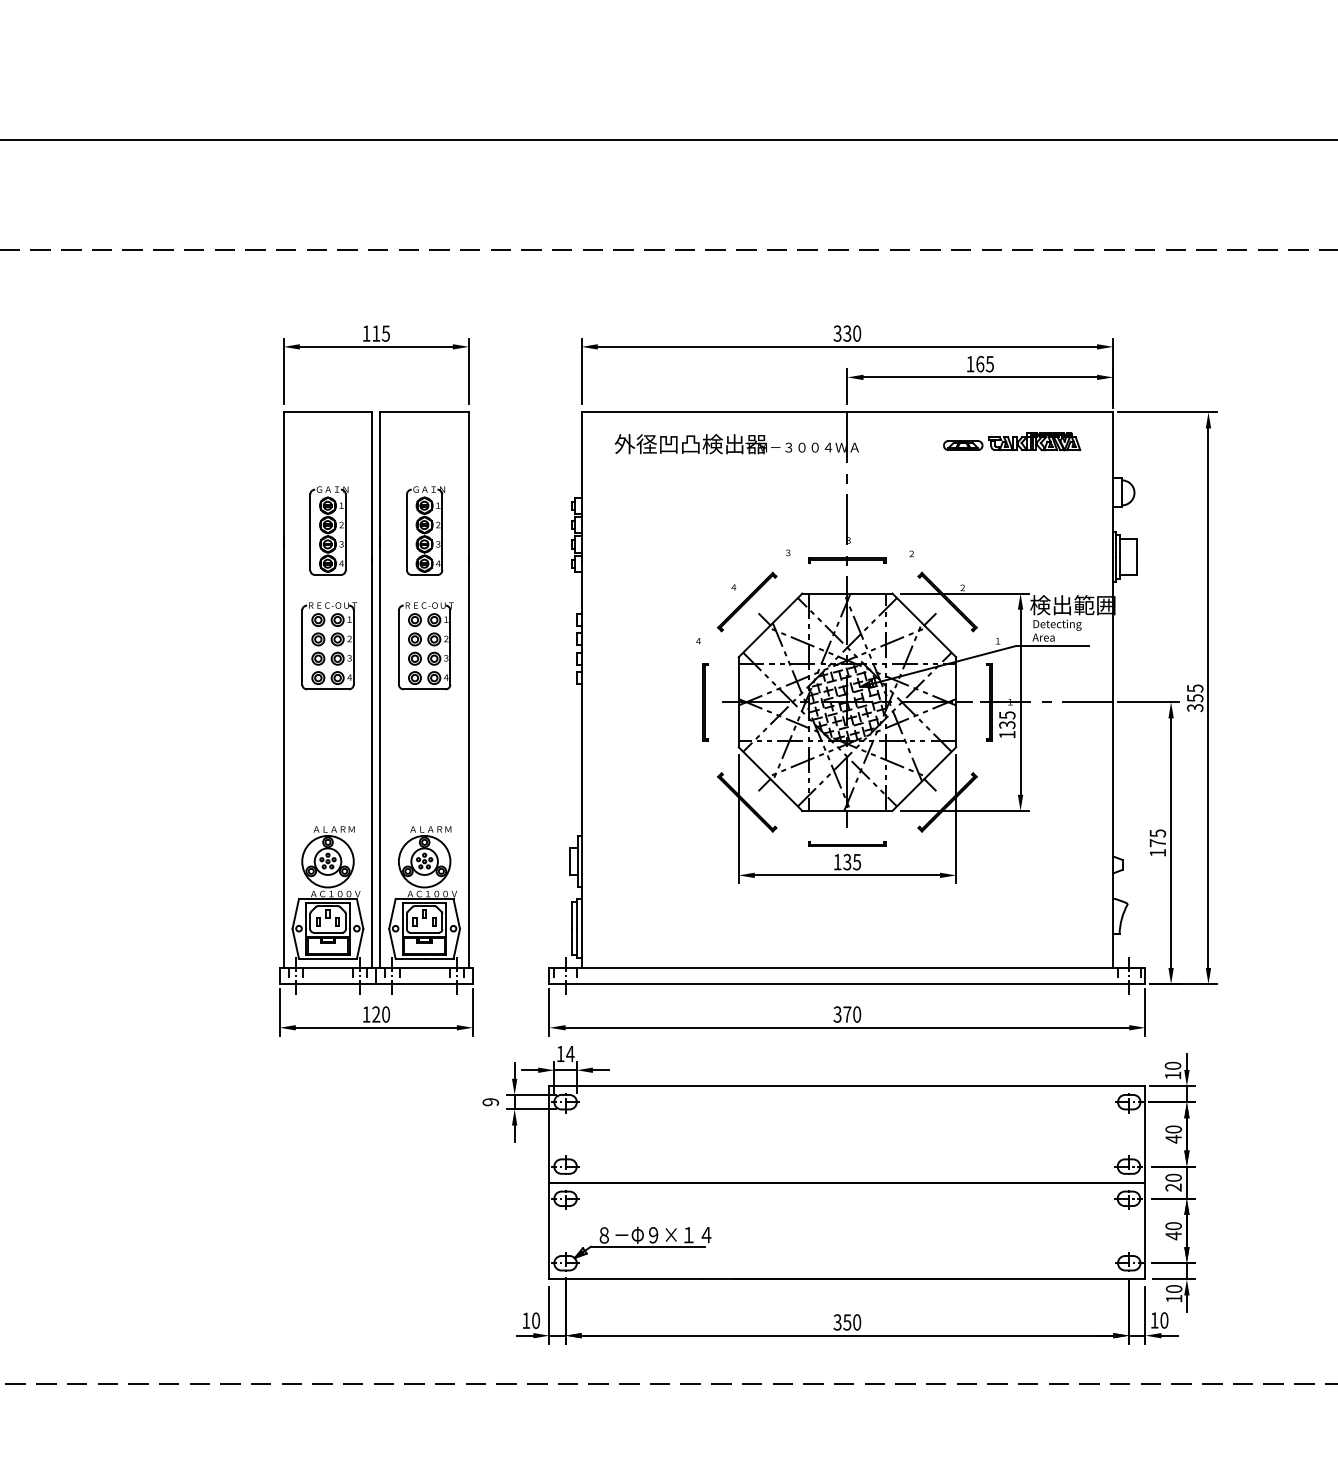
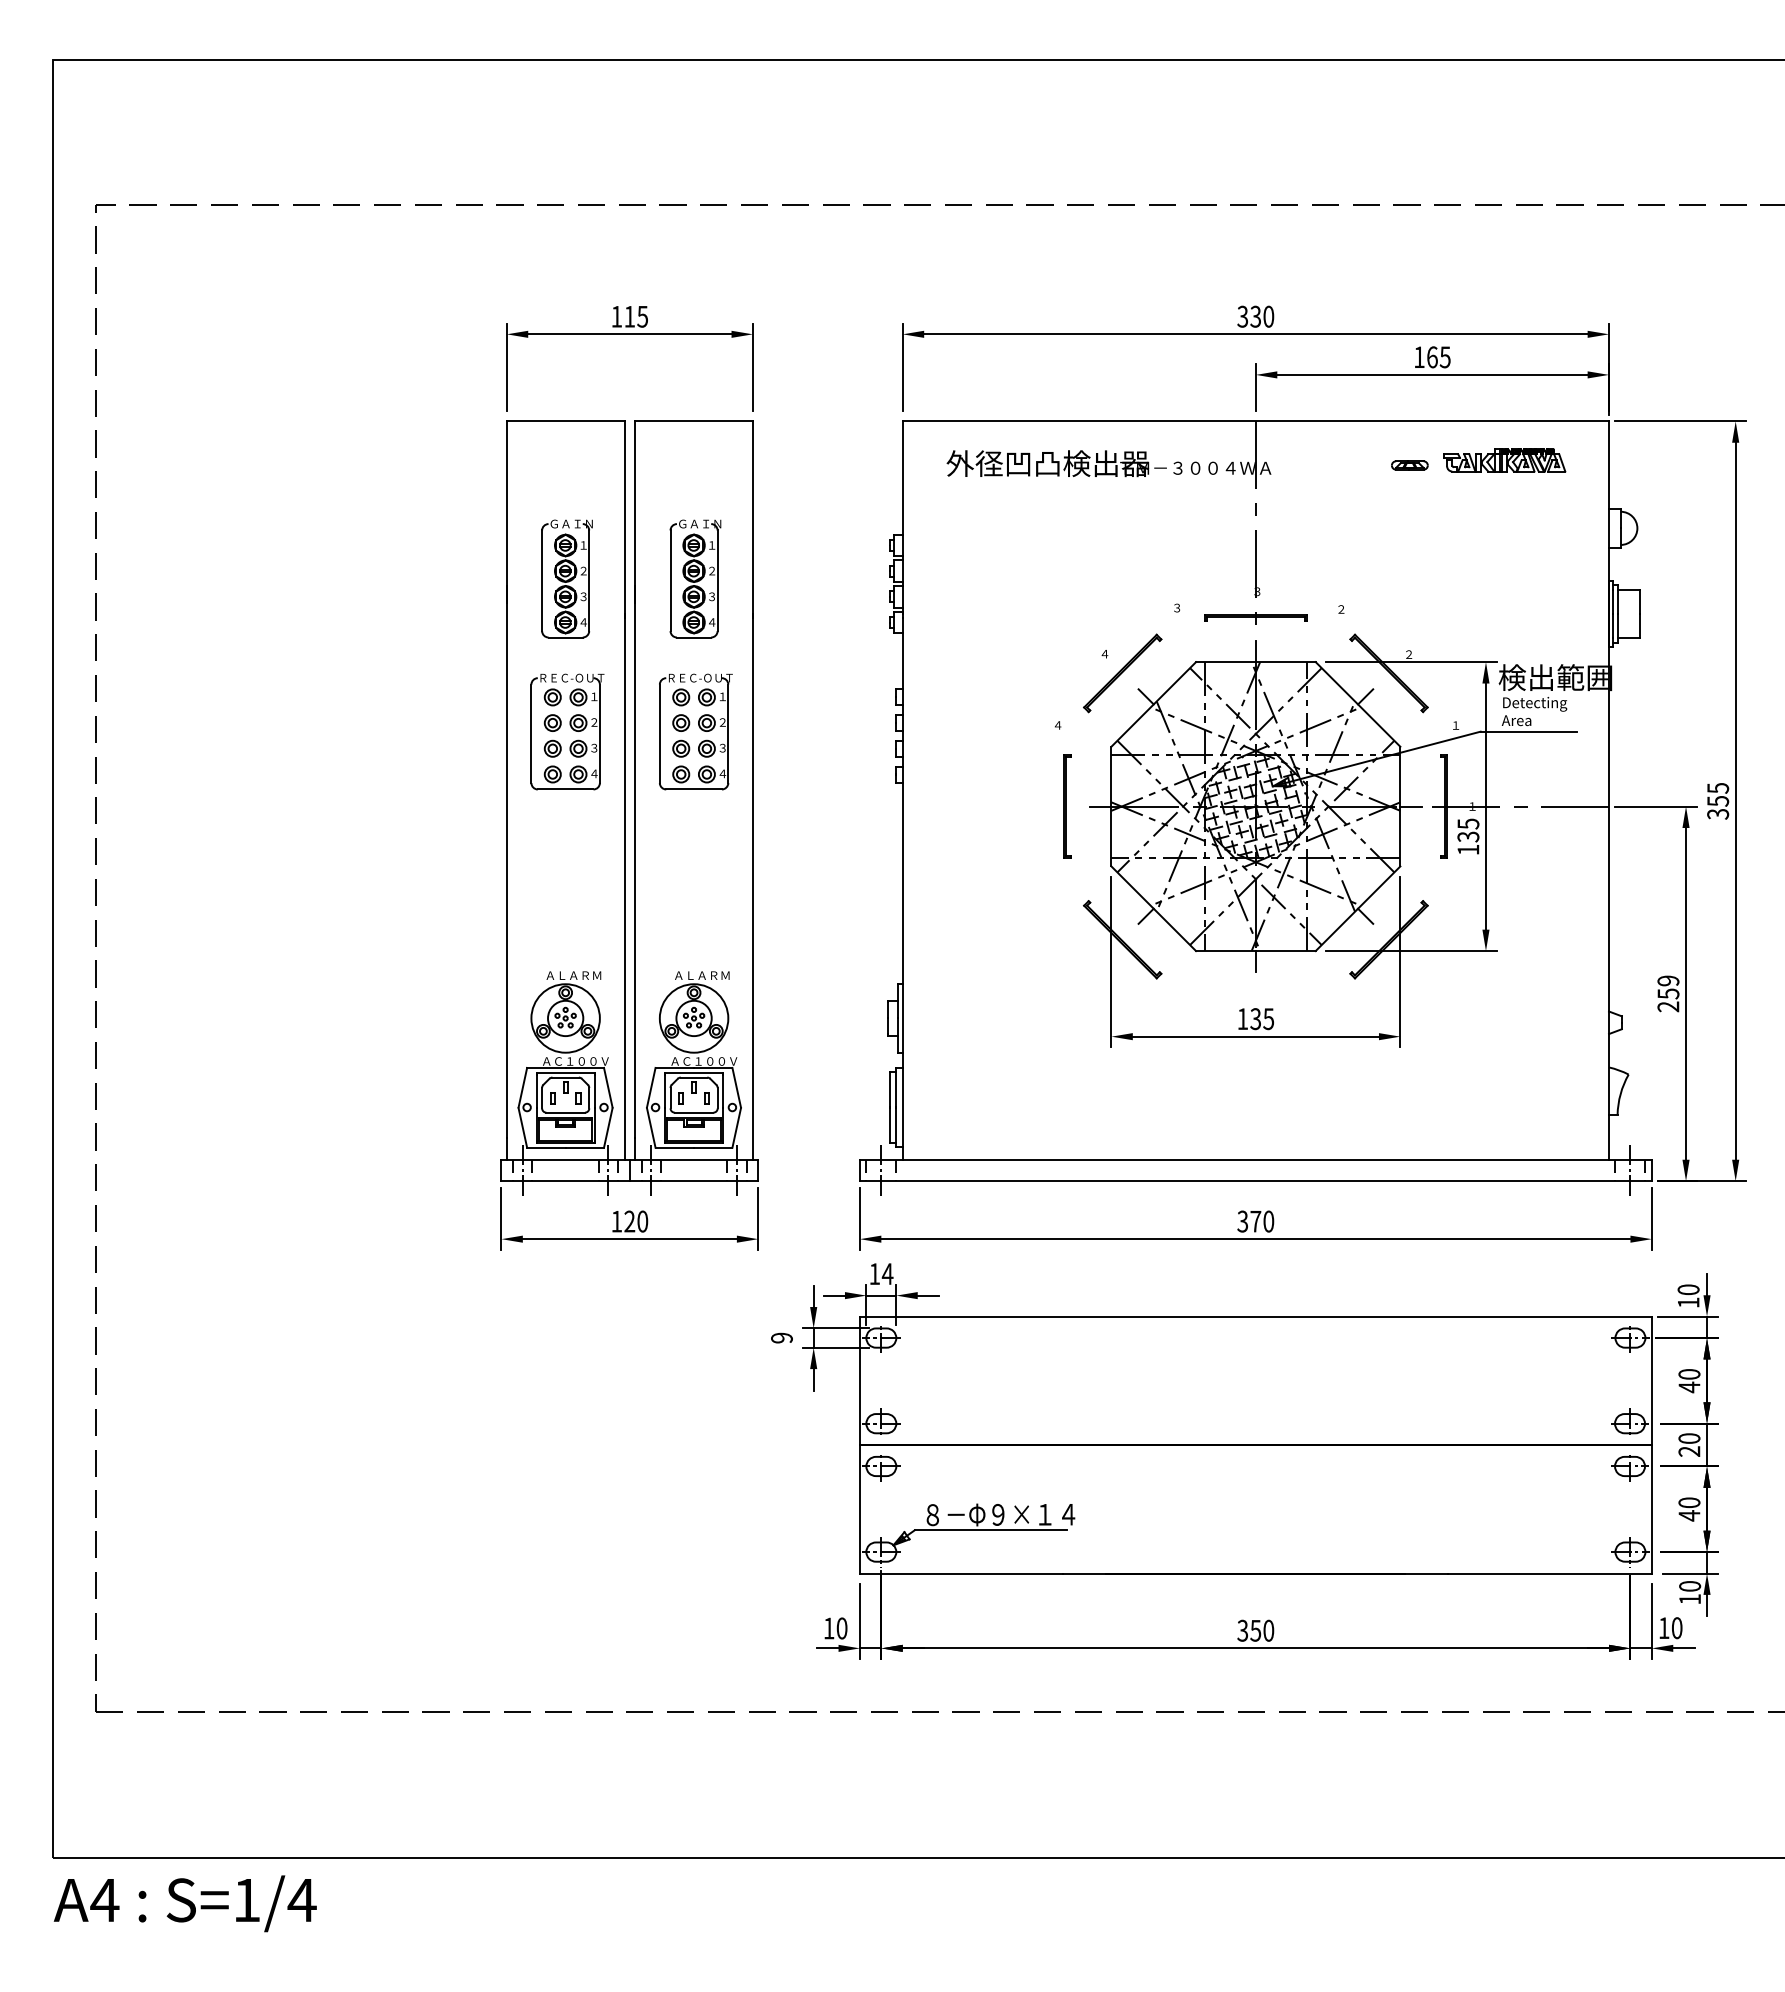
part: (963, 445) -> (1409, 465), size x0.7
text: (1157, 842) -> (1668, 993), 175 -> 259
part: (847, 843) -> (1255, 994), removed

